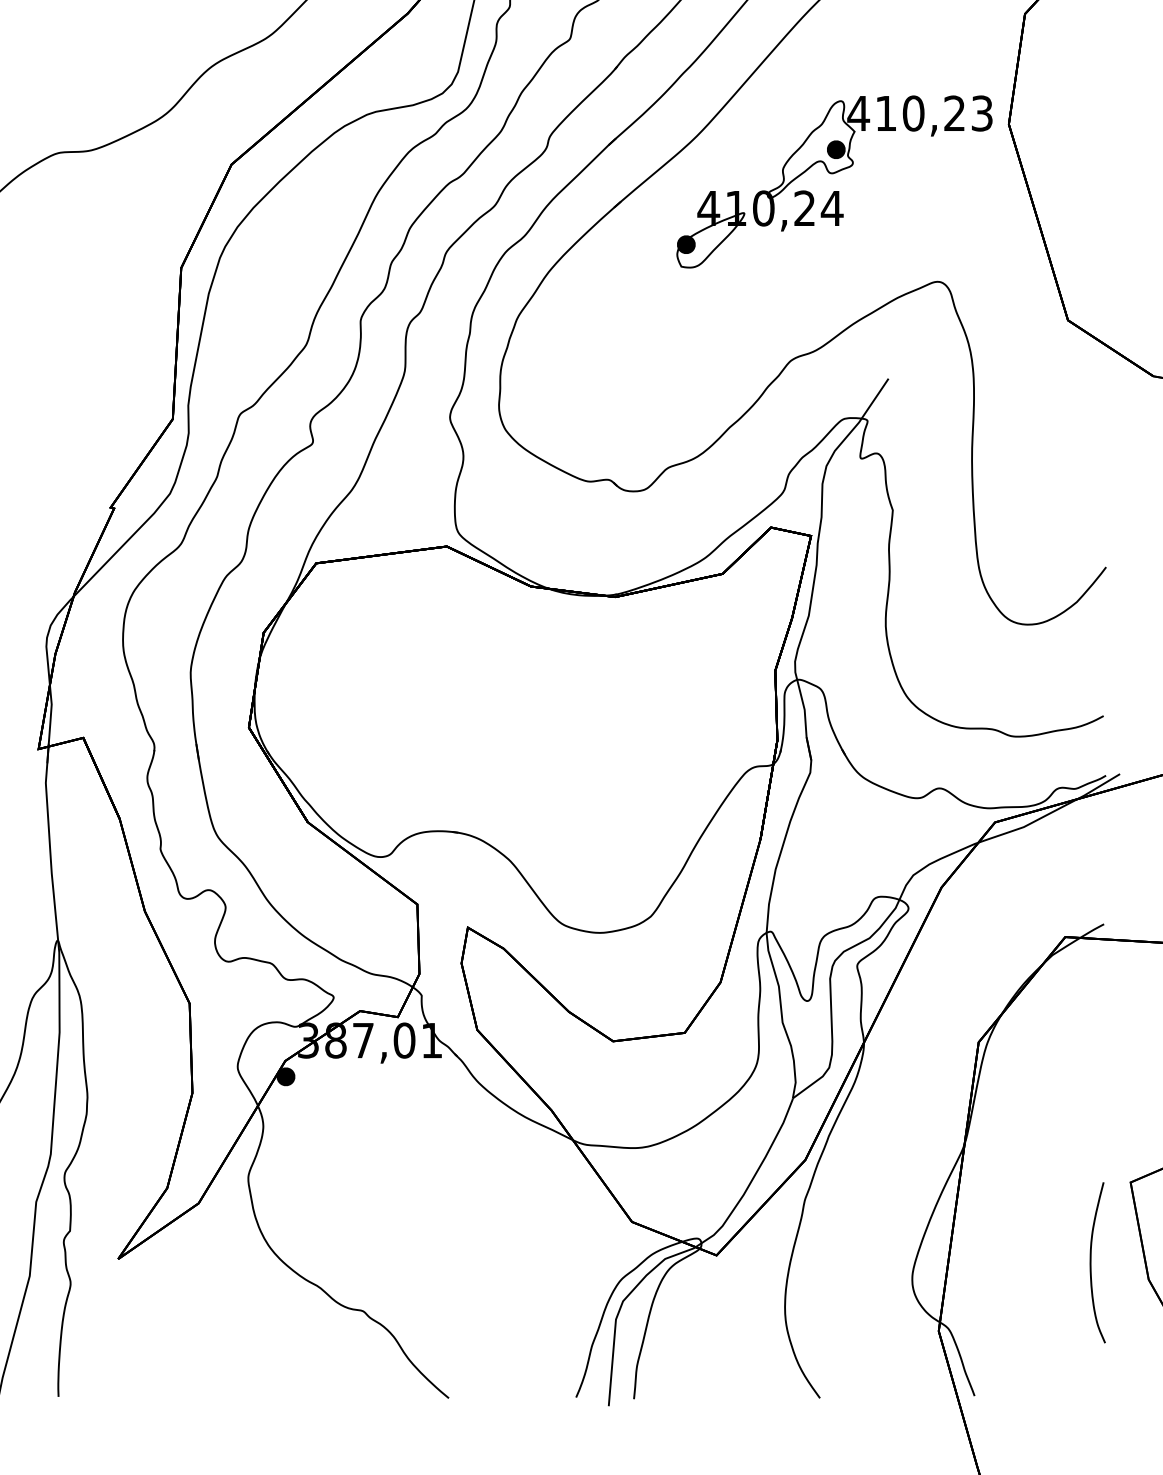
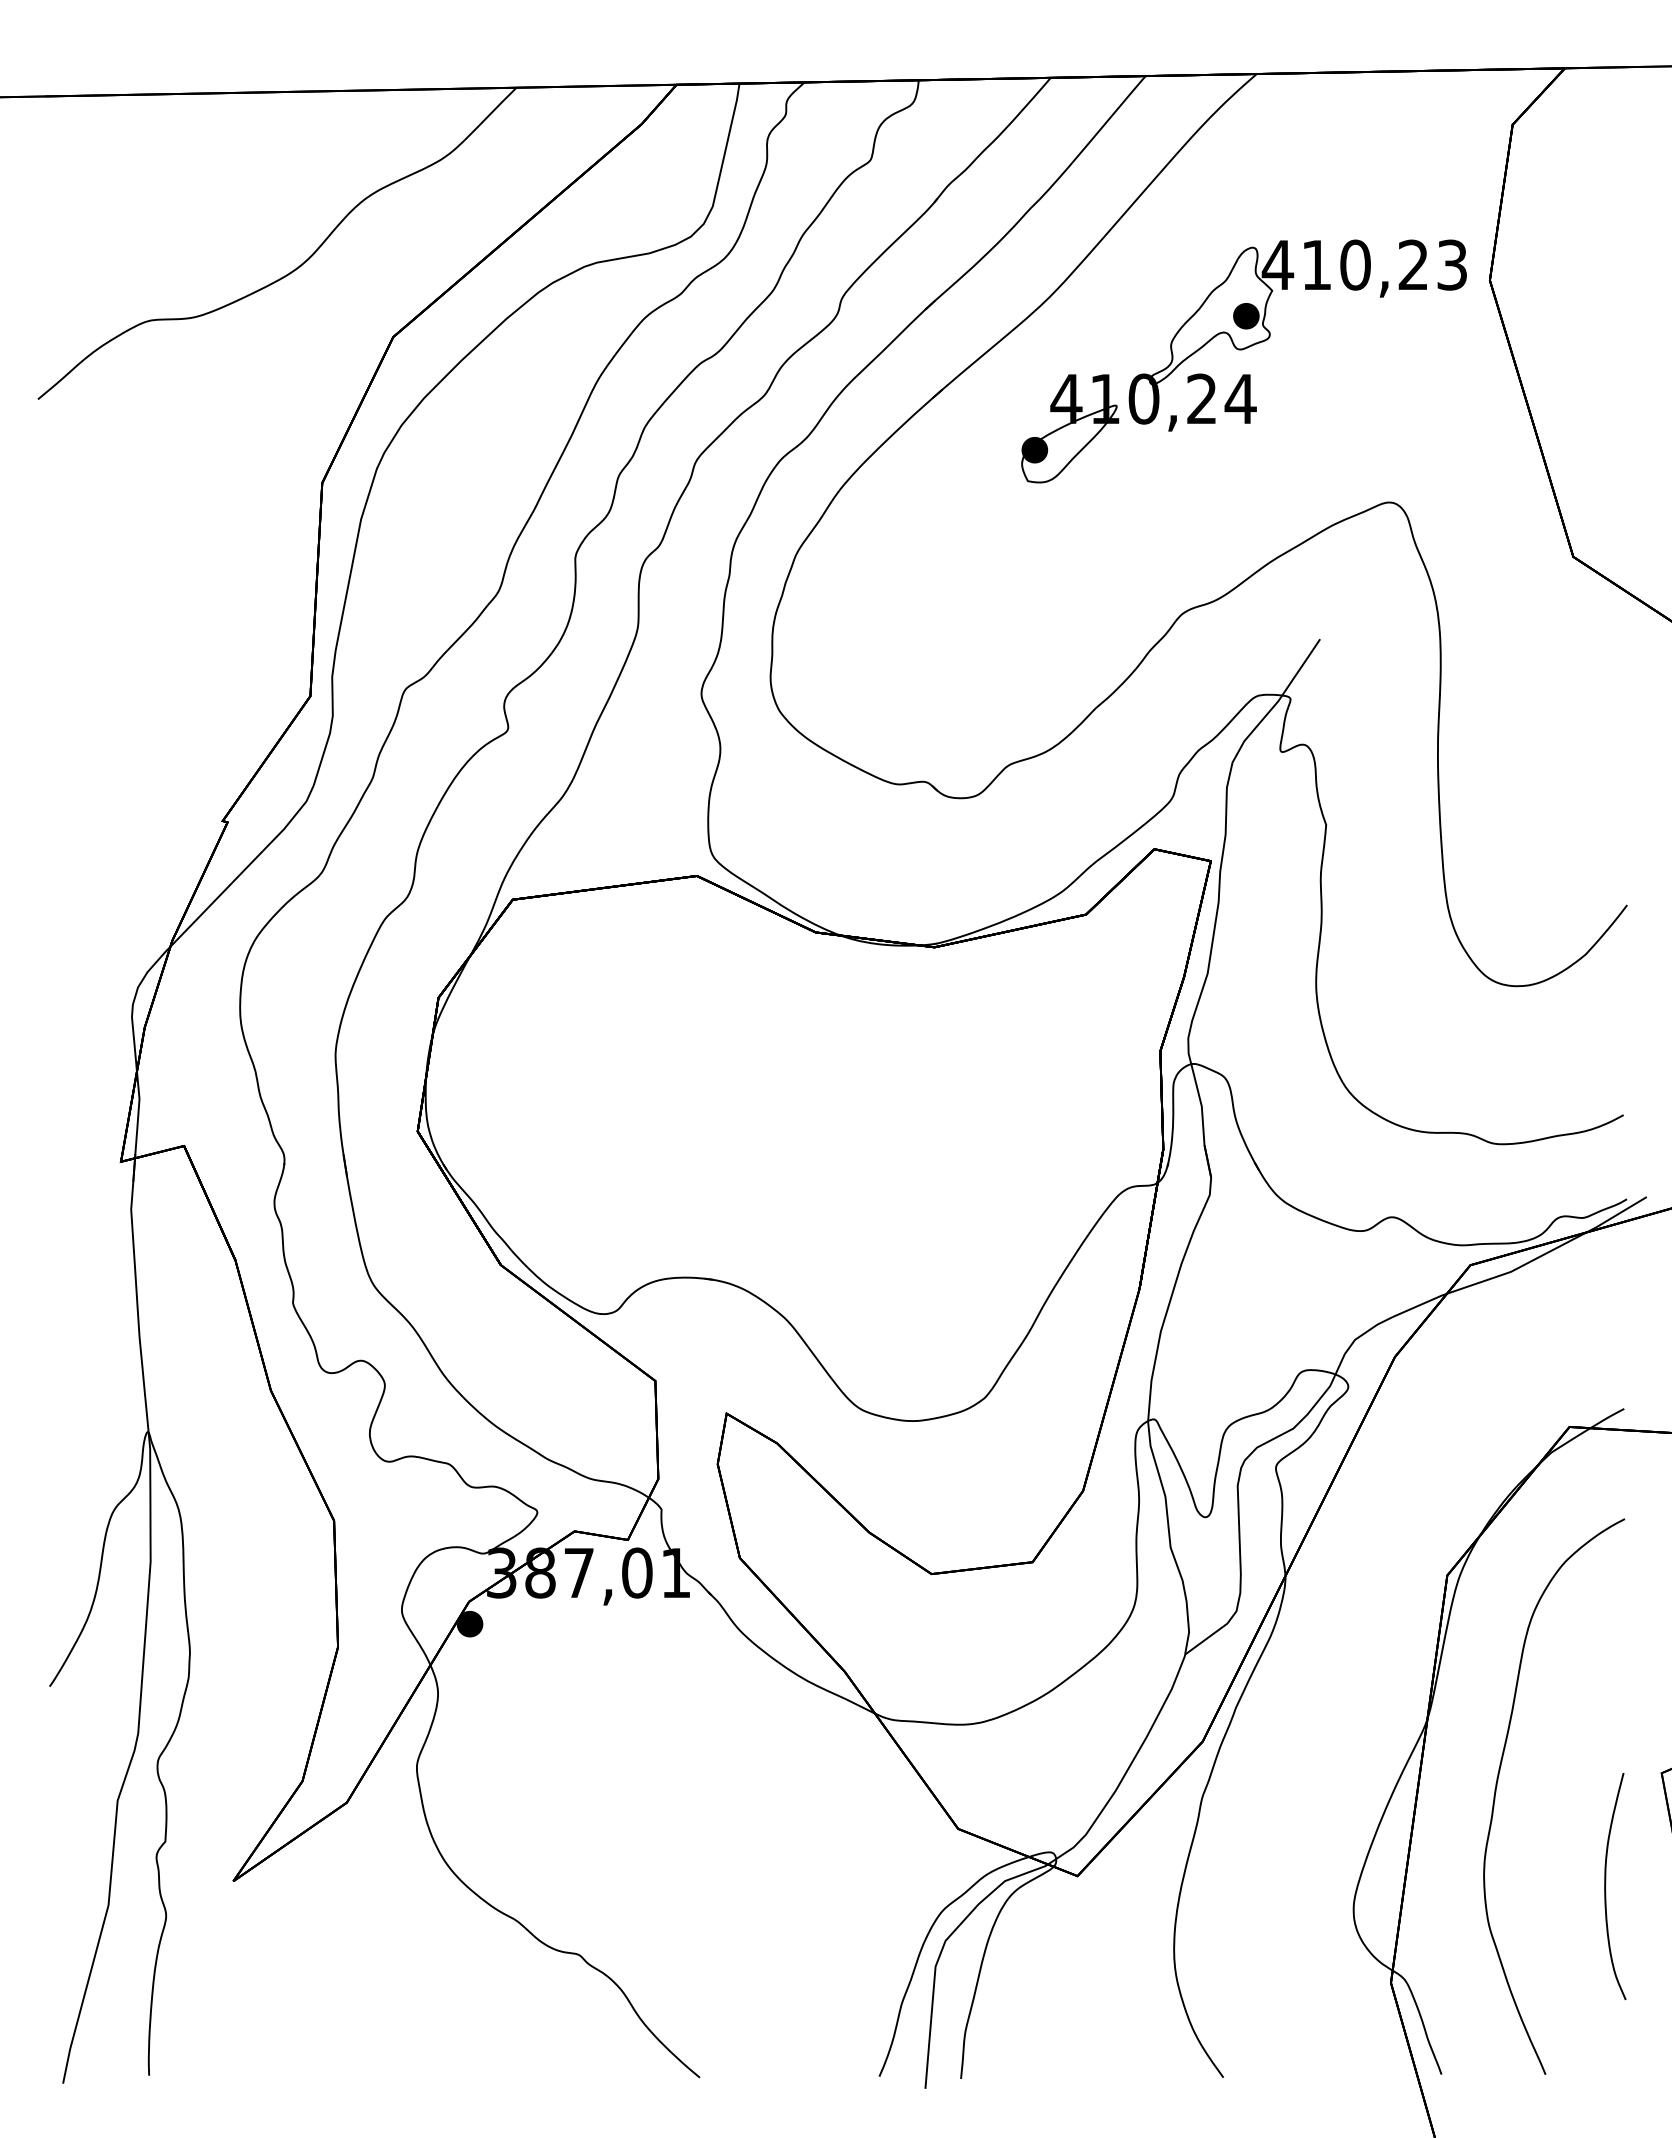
part: (1014, 1191) -> (1497, 1786), added

